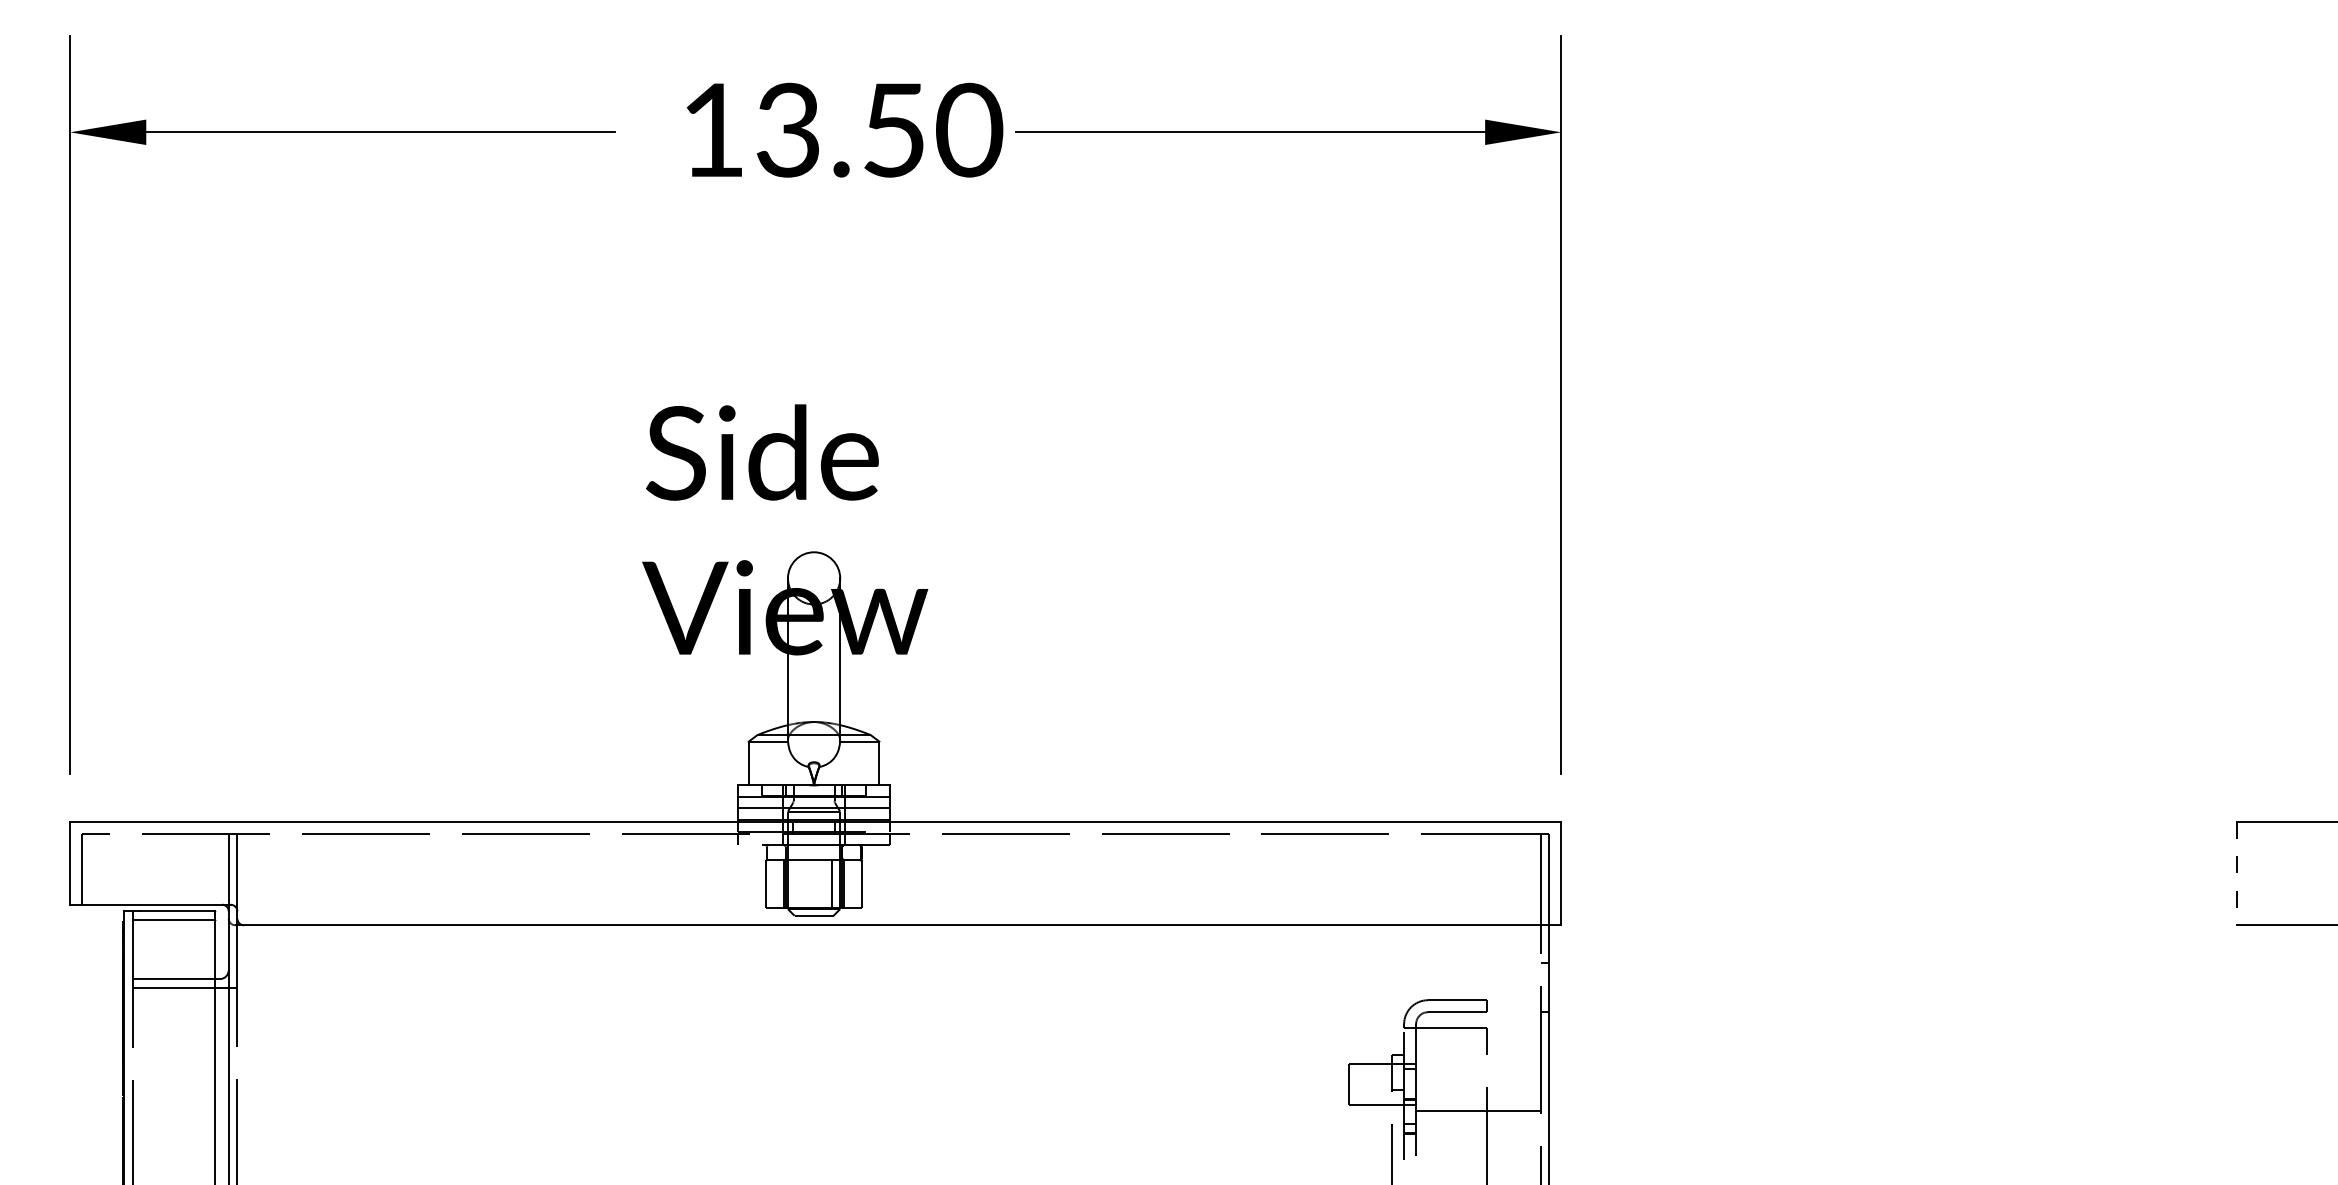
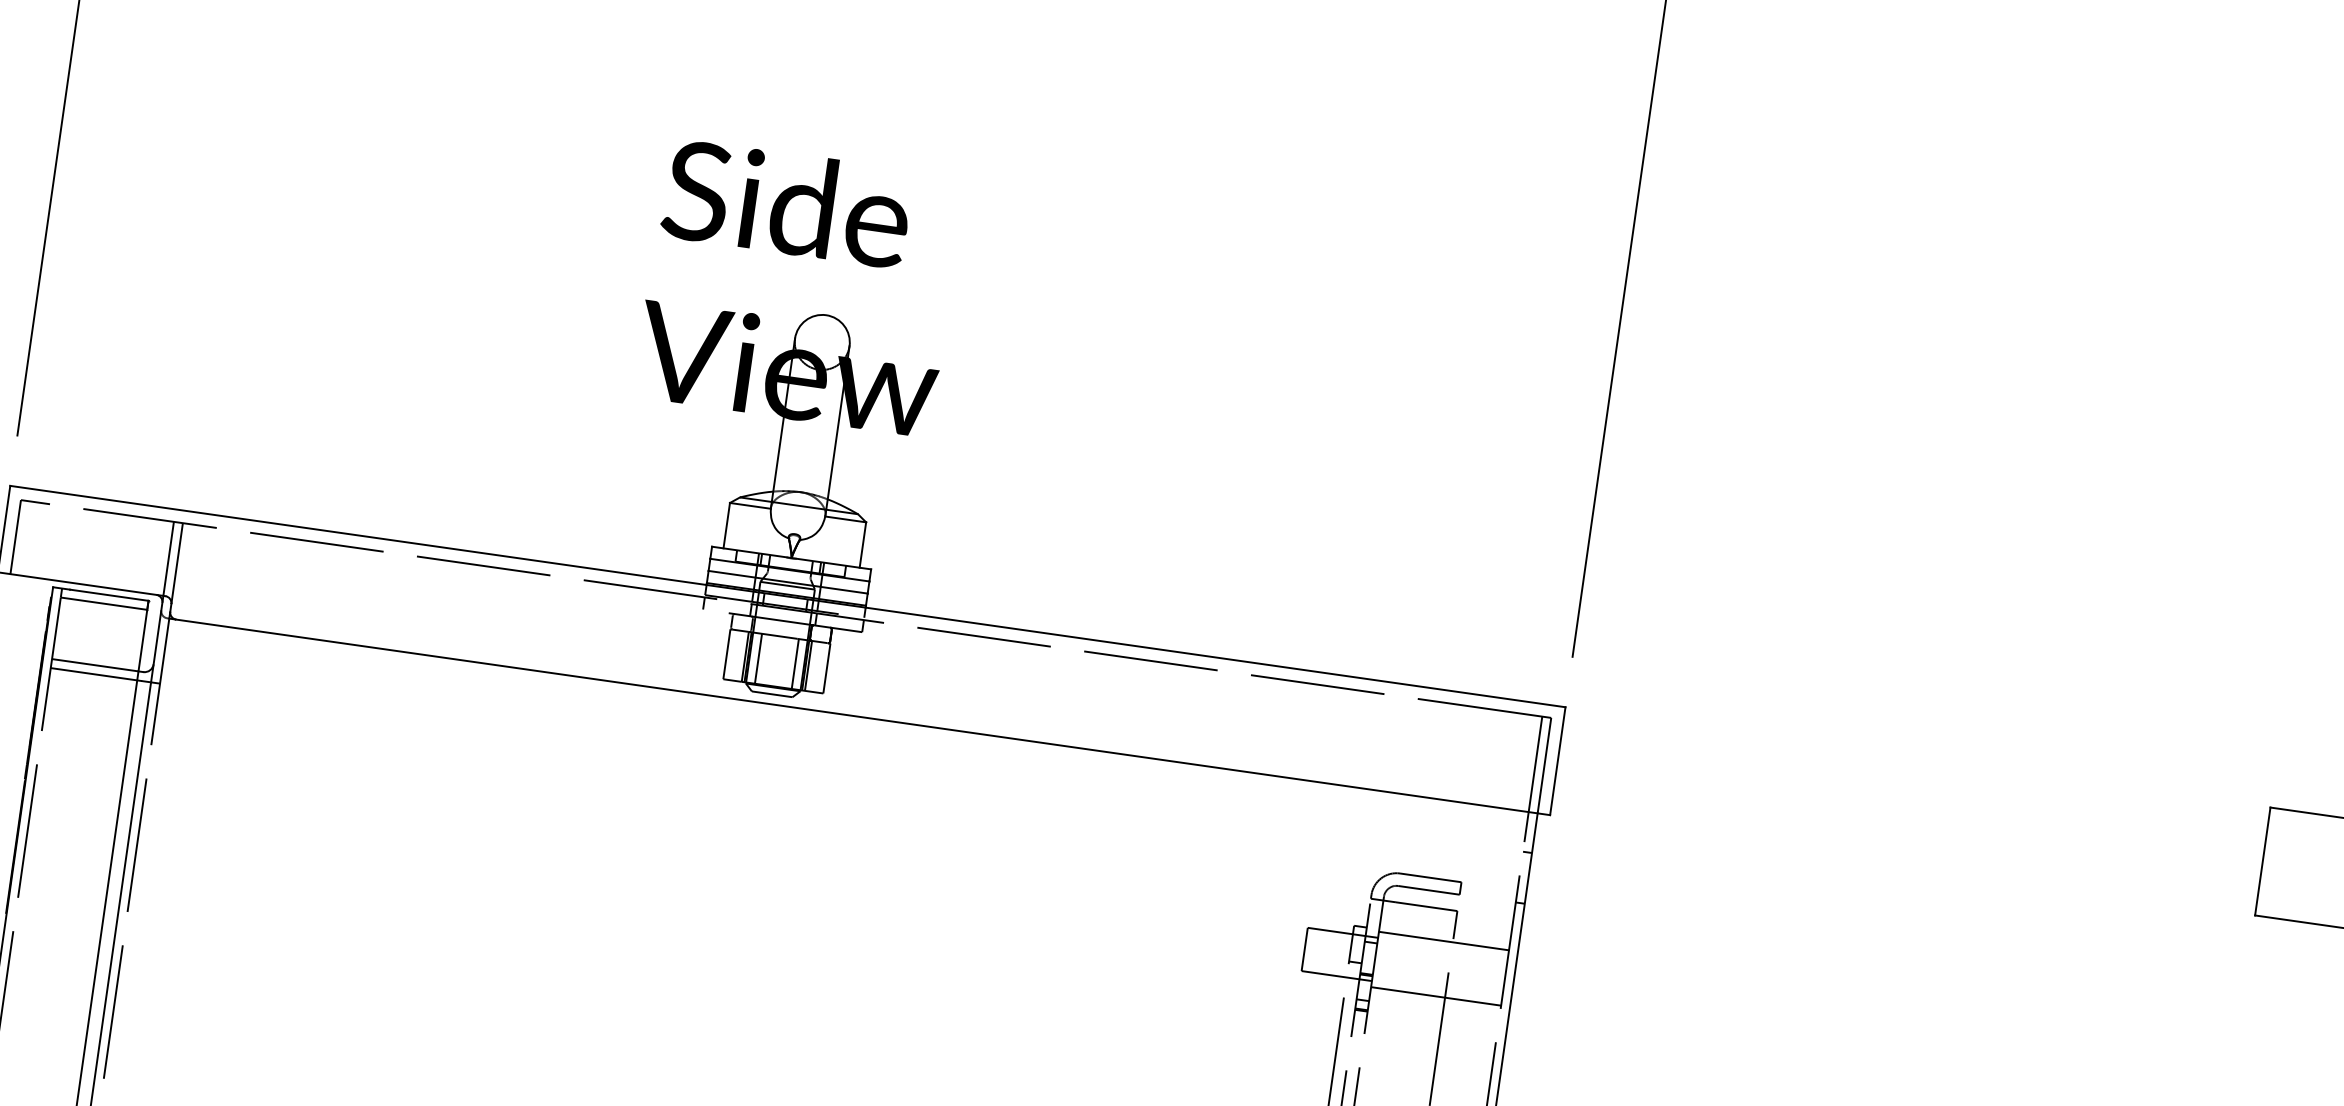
line: (2237, 873) -> (2262, 861), dashed -> solid
line: (796, 884) -> (758, 659), added
line: (1478, 1057) -> (1444, 940), added

